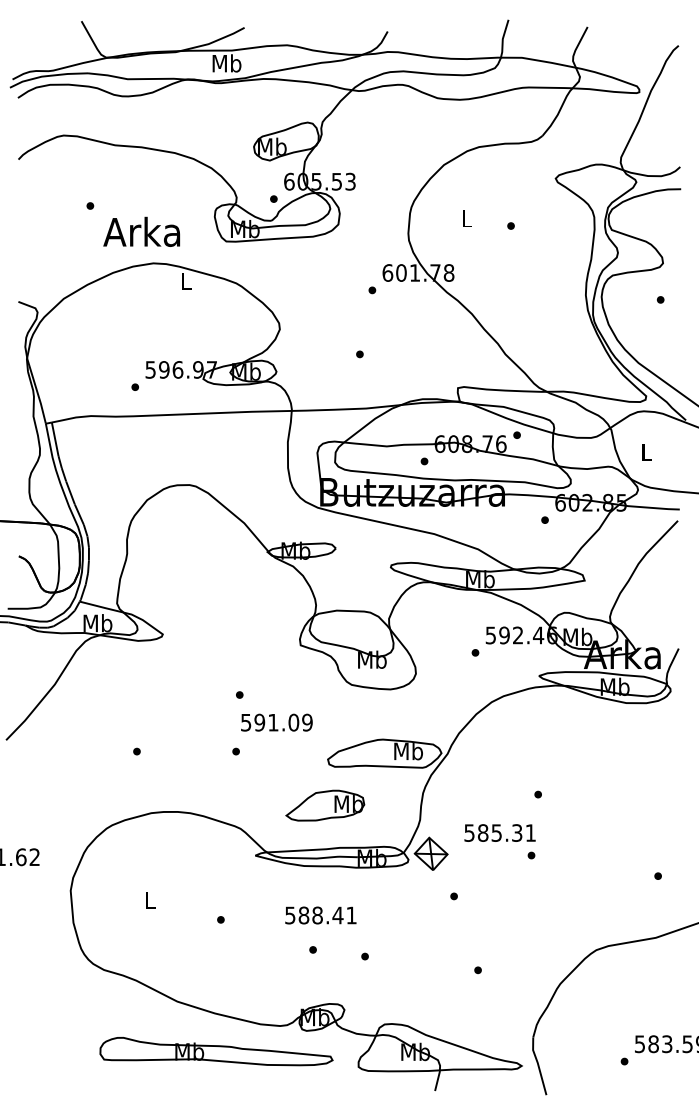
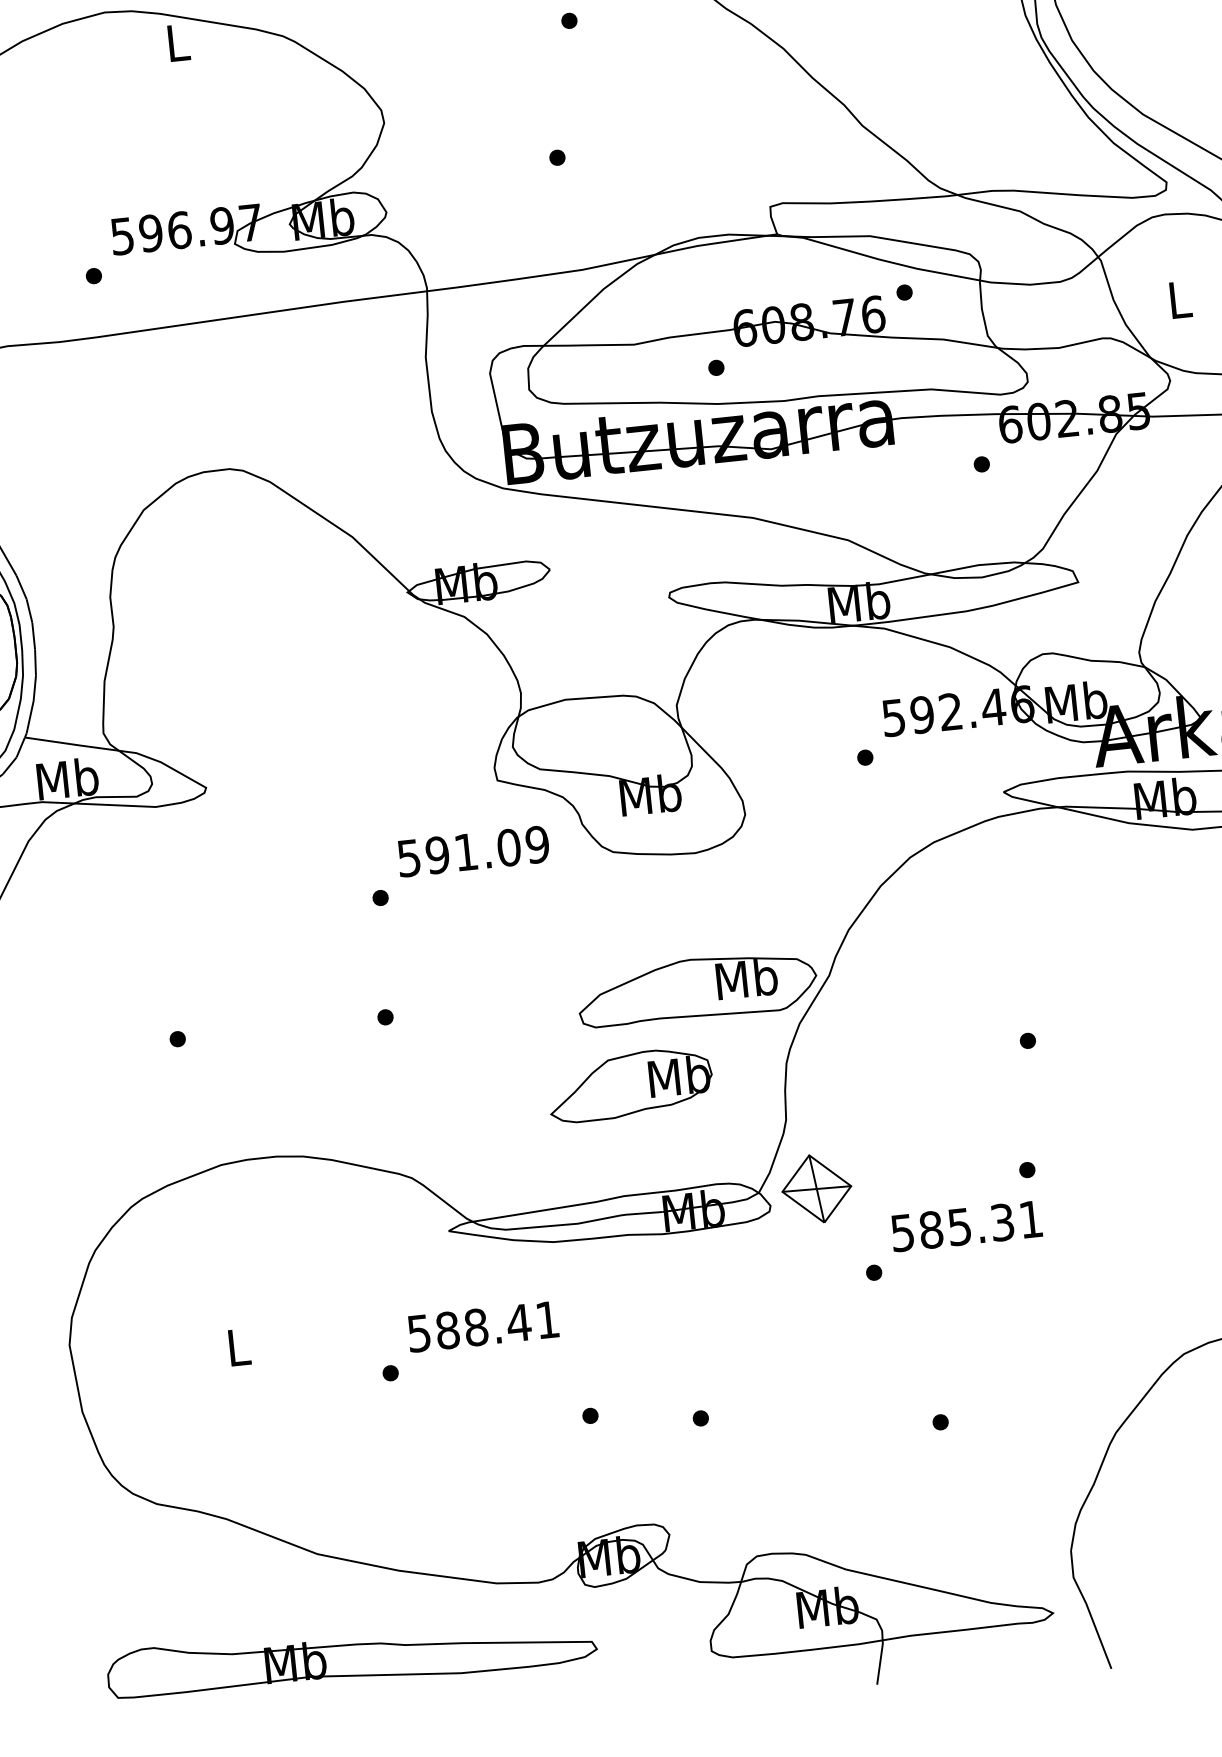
text: (276, 722) -> (472, 851), moved
part: (325, 805) -> (630, 1084), moved
text: (499, 832) -> (965, 1225), moved
text: (320, 915) -> (482, 1326), moved
part: (216, 1051) -> (351, 1656), moved

